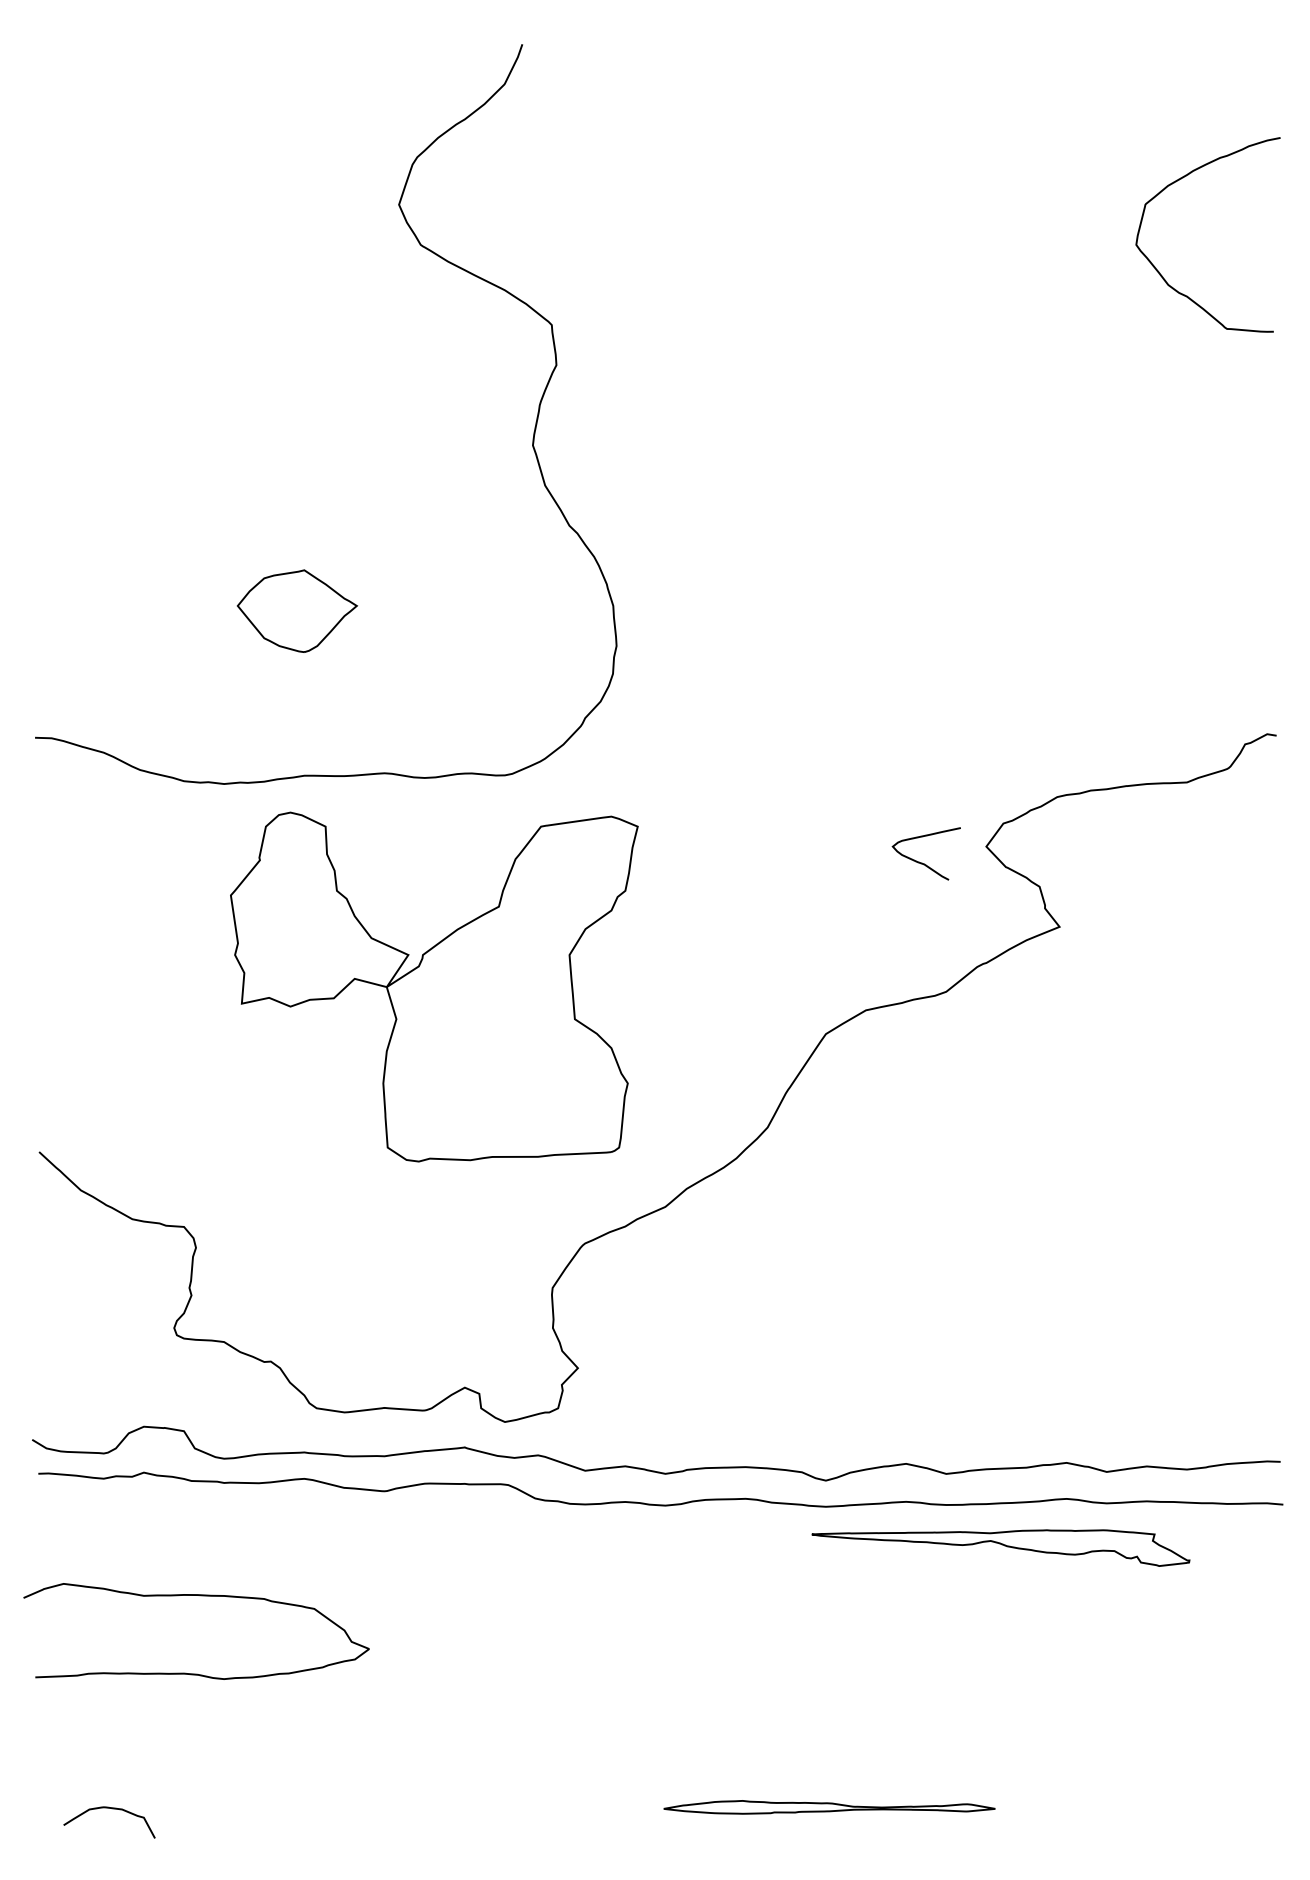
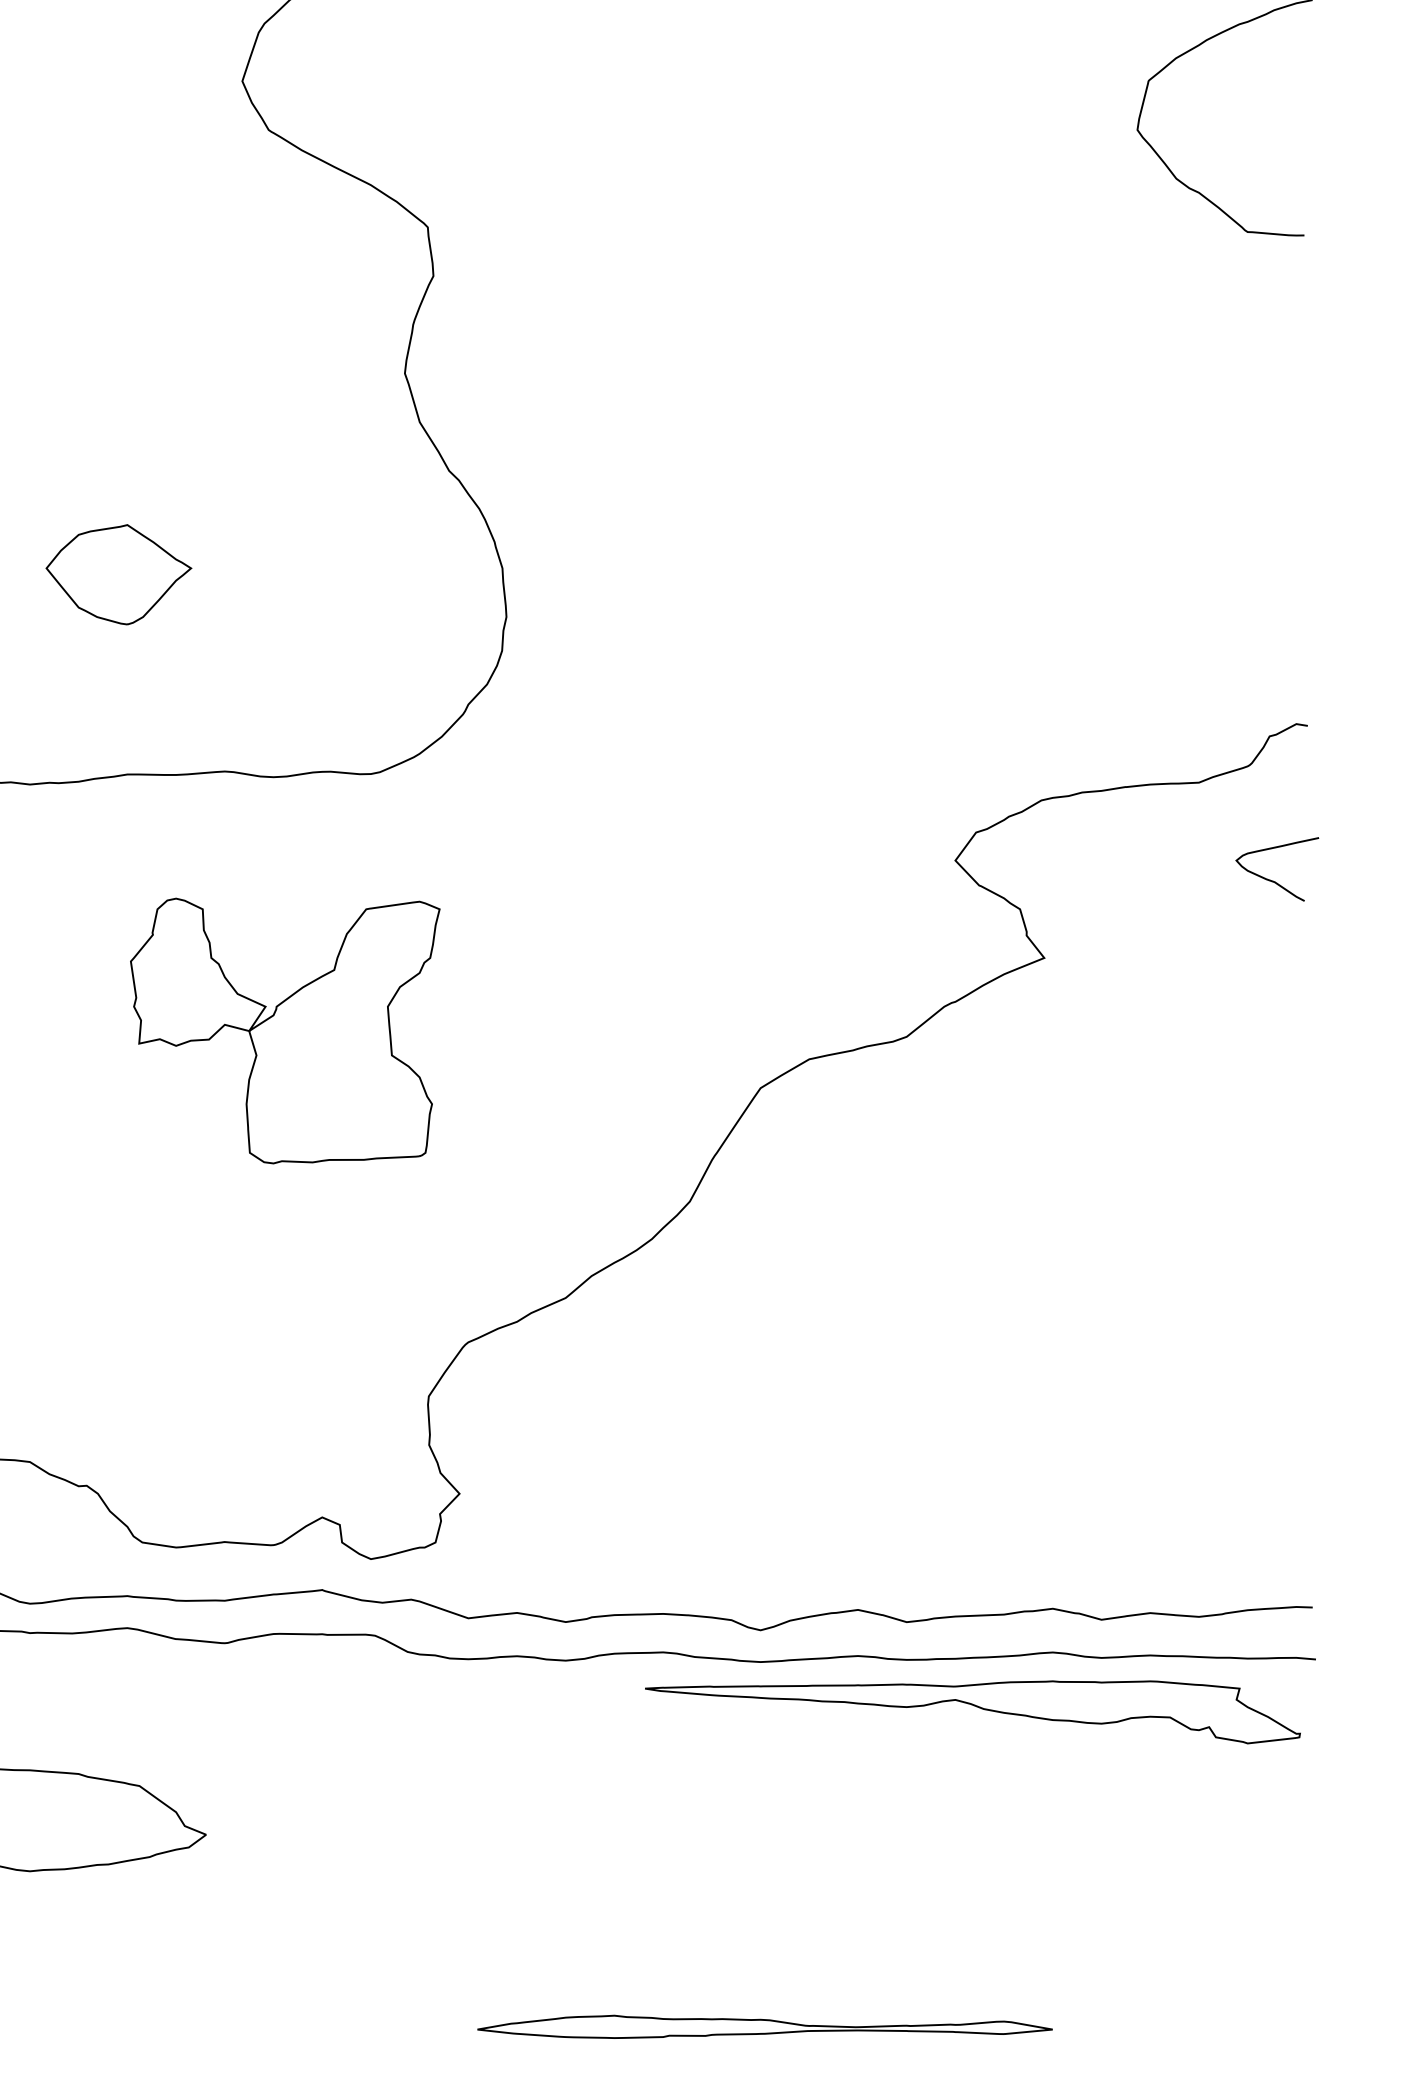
curve: (922, 862) -> (1272, 879), moved
part: (434, 986) -> (285, 1030), size x0.62
part: (1000, 1547) -> (972, 1711), size x1.43
part: (829, 1807) -> (764, 2027), size x1.43

